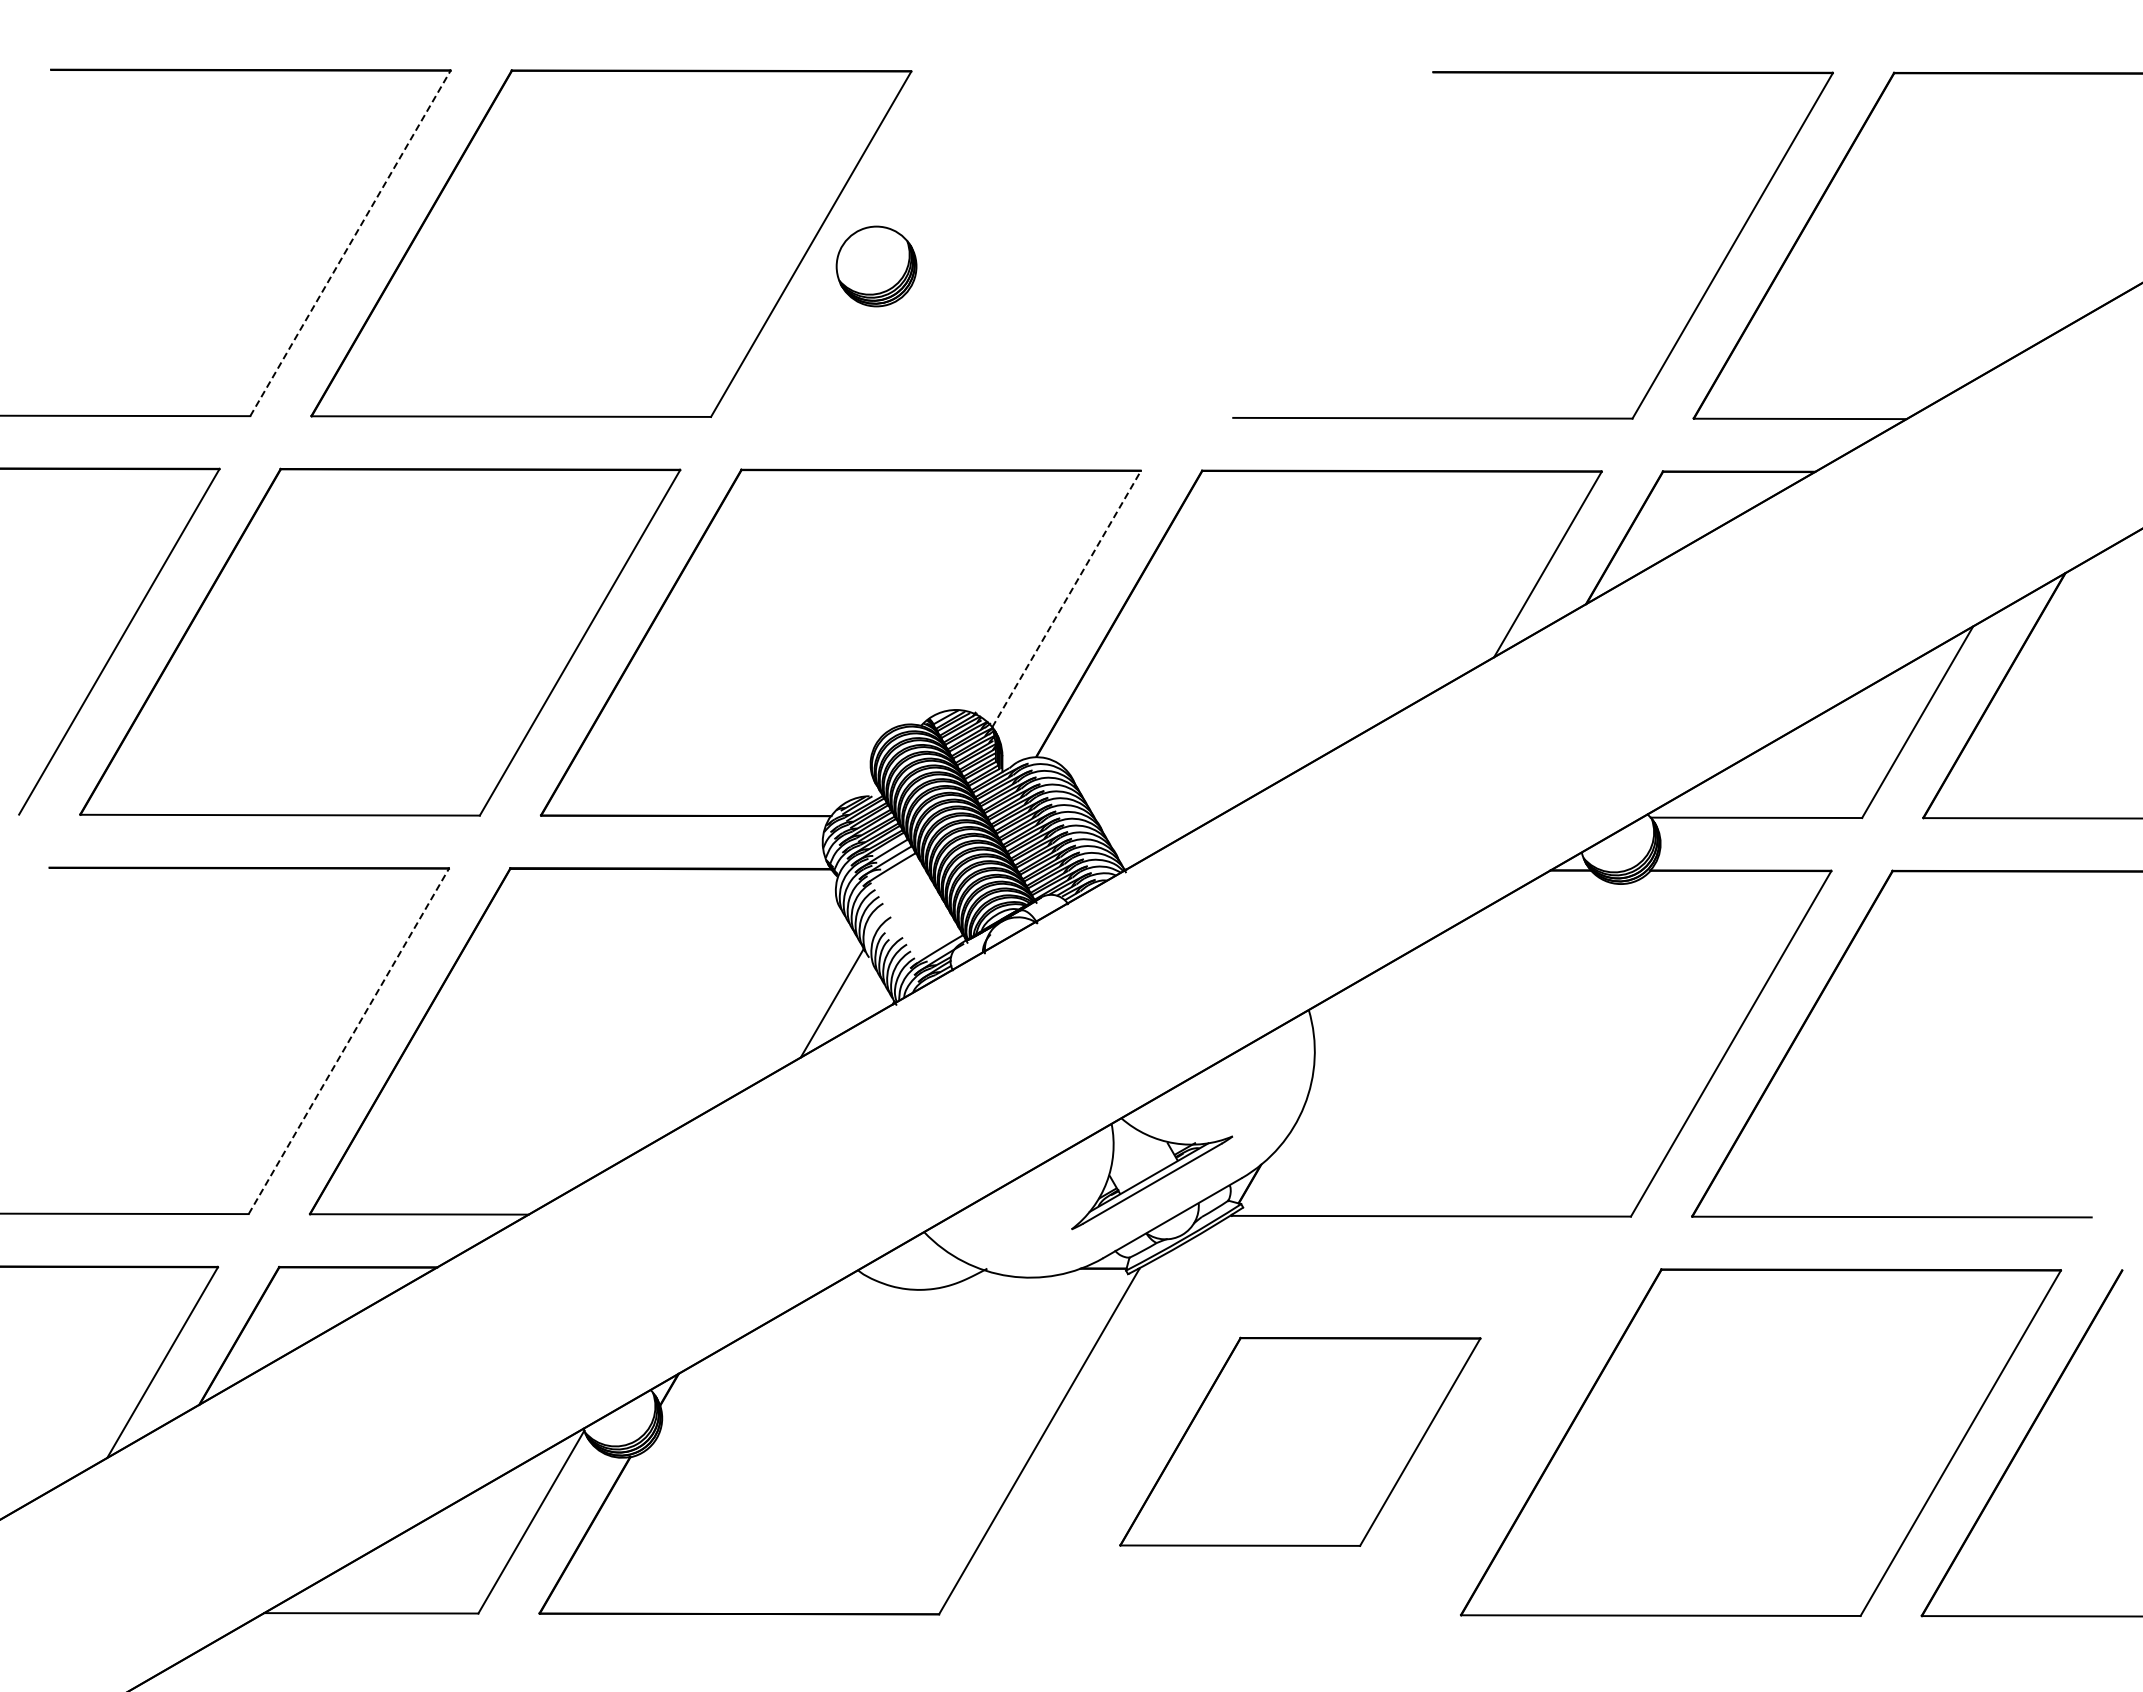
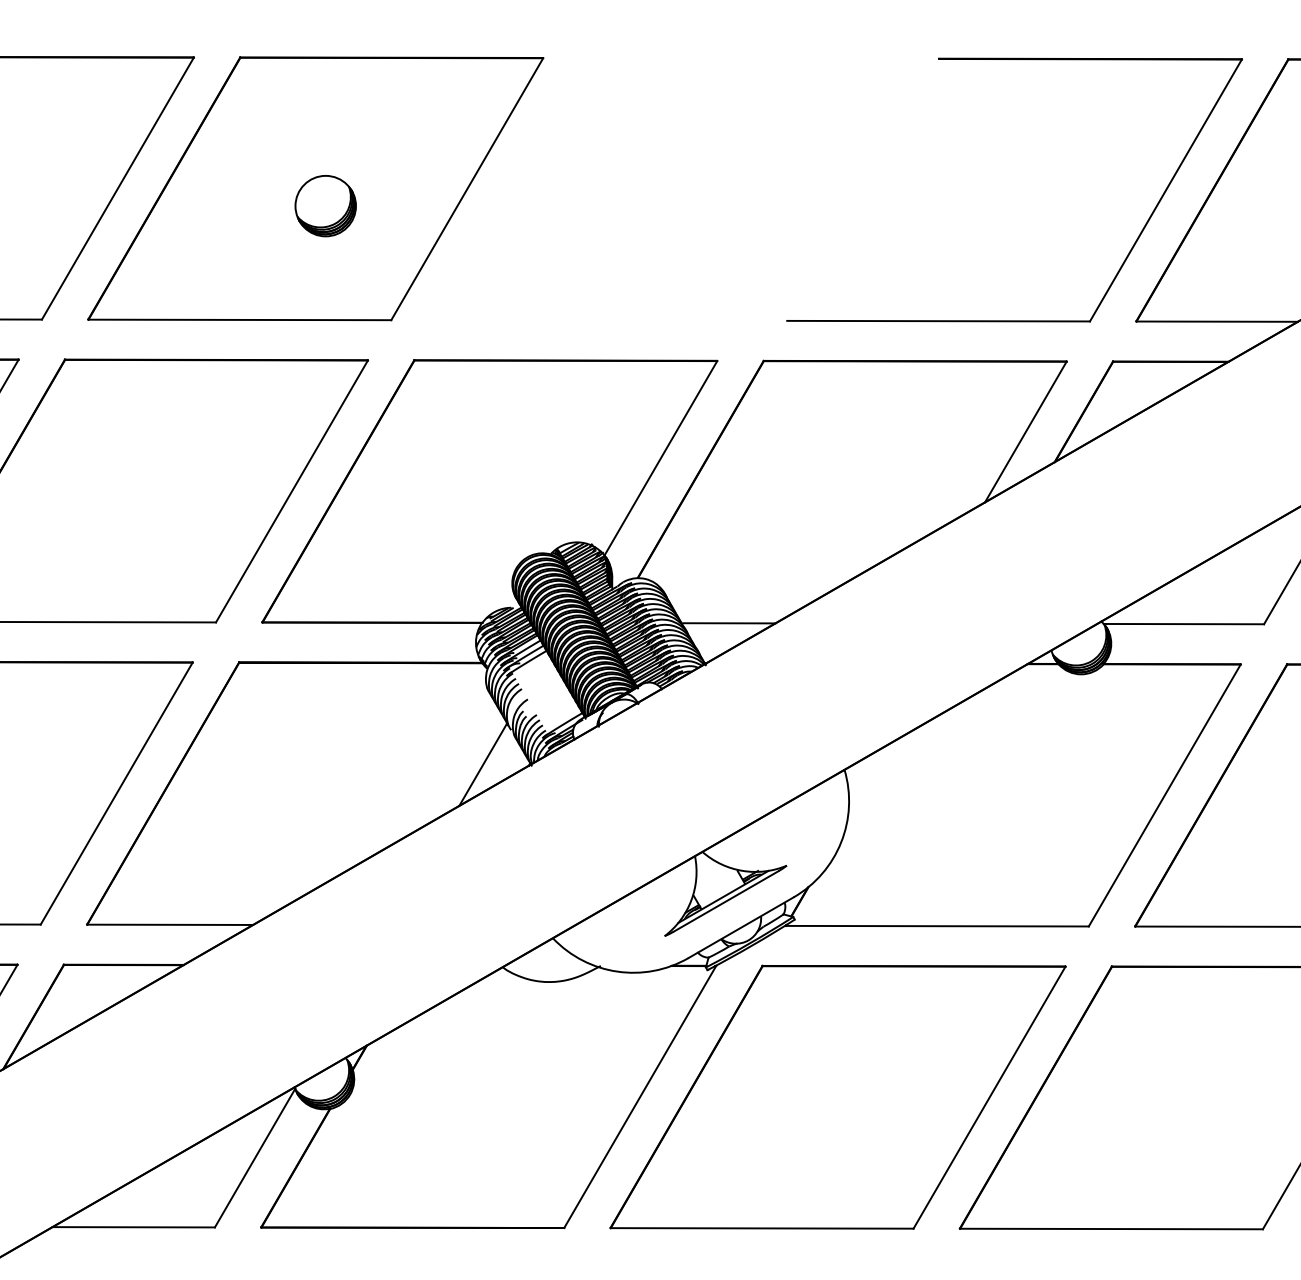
line: (350, 243) -> (117, 188), dashed -> solid
part: (876, 266) -> (325, 206), moved
line: (1066, 598) -> (660, 457), dashed -> solid
line: (1156, 816) -> (729, 623), added
line: (348, 1041) -> (116, 793), dashed -> solid
part: (1300, 1441) -> (838, 1096), size x1.67

